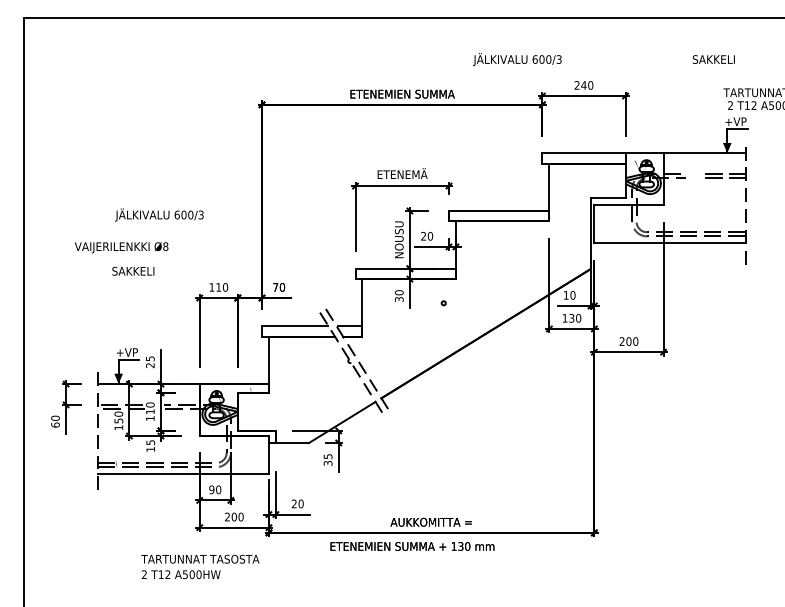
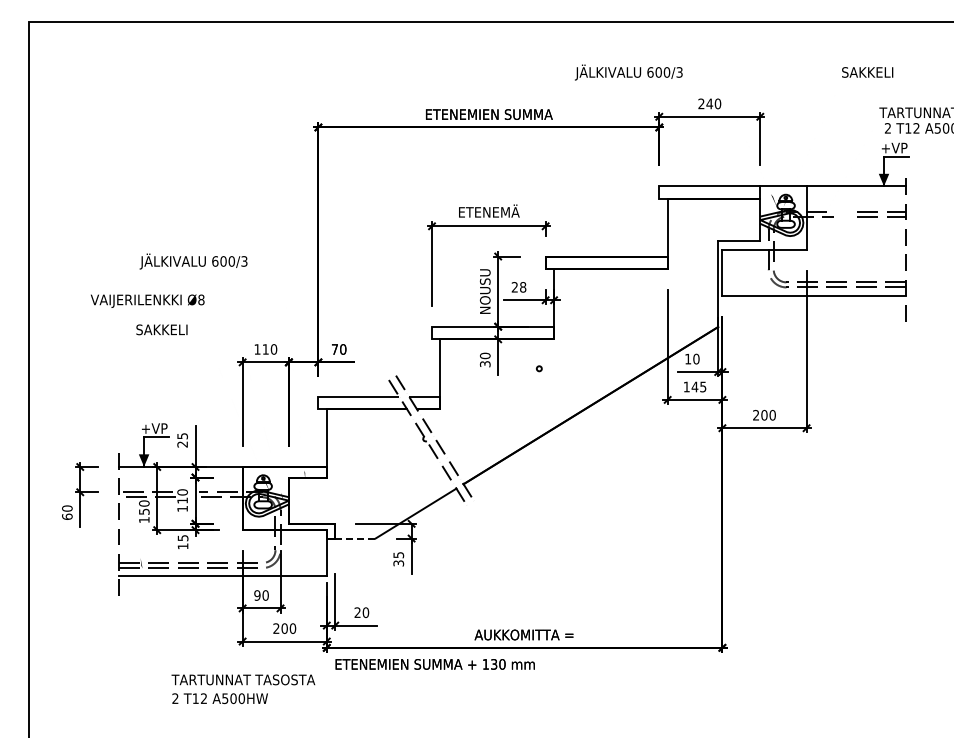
text: (430, 236) -> (523, 287), 20 -> 28
text: (574, 317) -> (698, 386), 130 -> 145
line: (292, 442) -> (355, 538), solid -> dashed
text: (411, 546) -> (434, 664), moved

